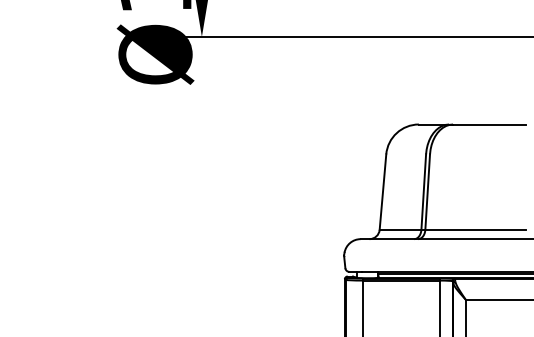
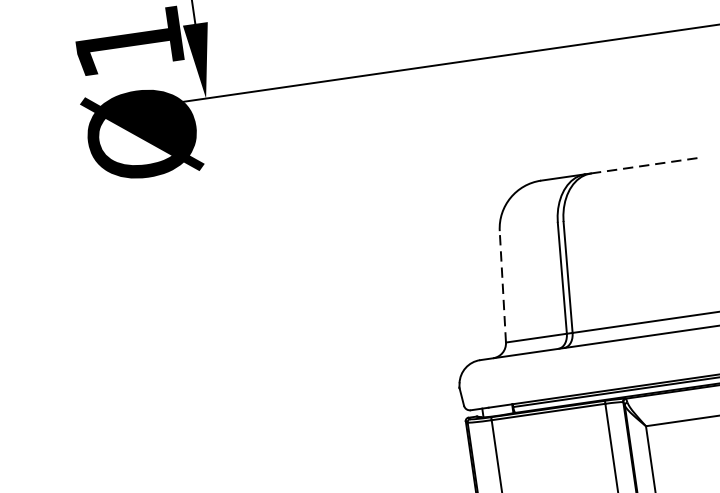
line: (489, 124) -> (644, 165), solid -> dashed
line: (382, 192) -> (502, 287), solid -> dashed

